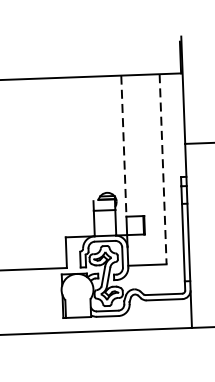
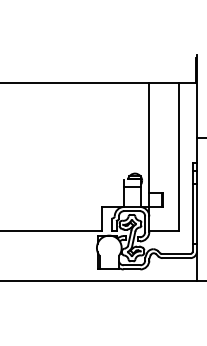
line: (124, 145) -> (149, 137), dashed -> solid
line: (163, 168) -> (179, 156), dashed -> solid

